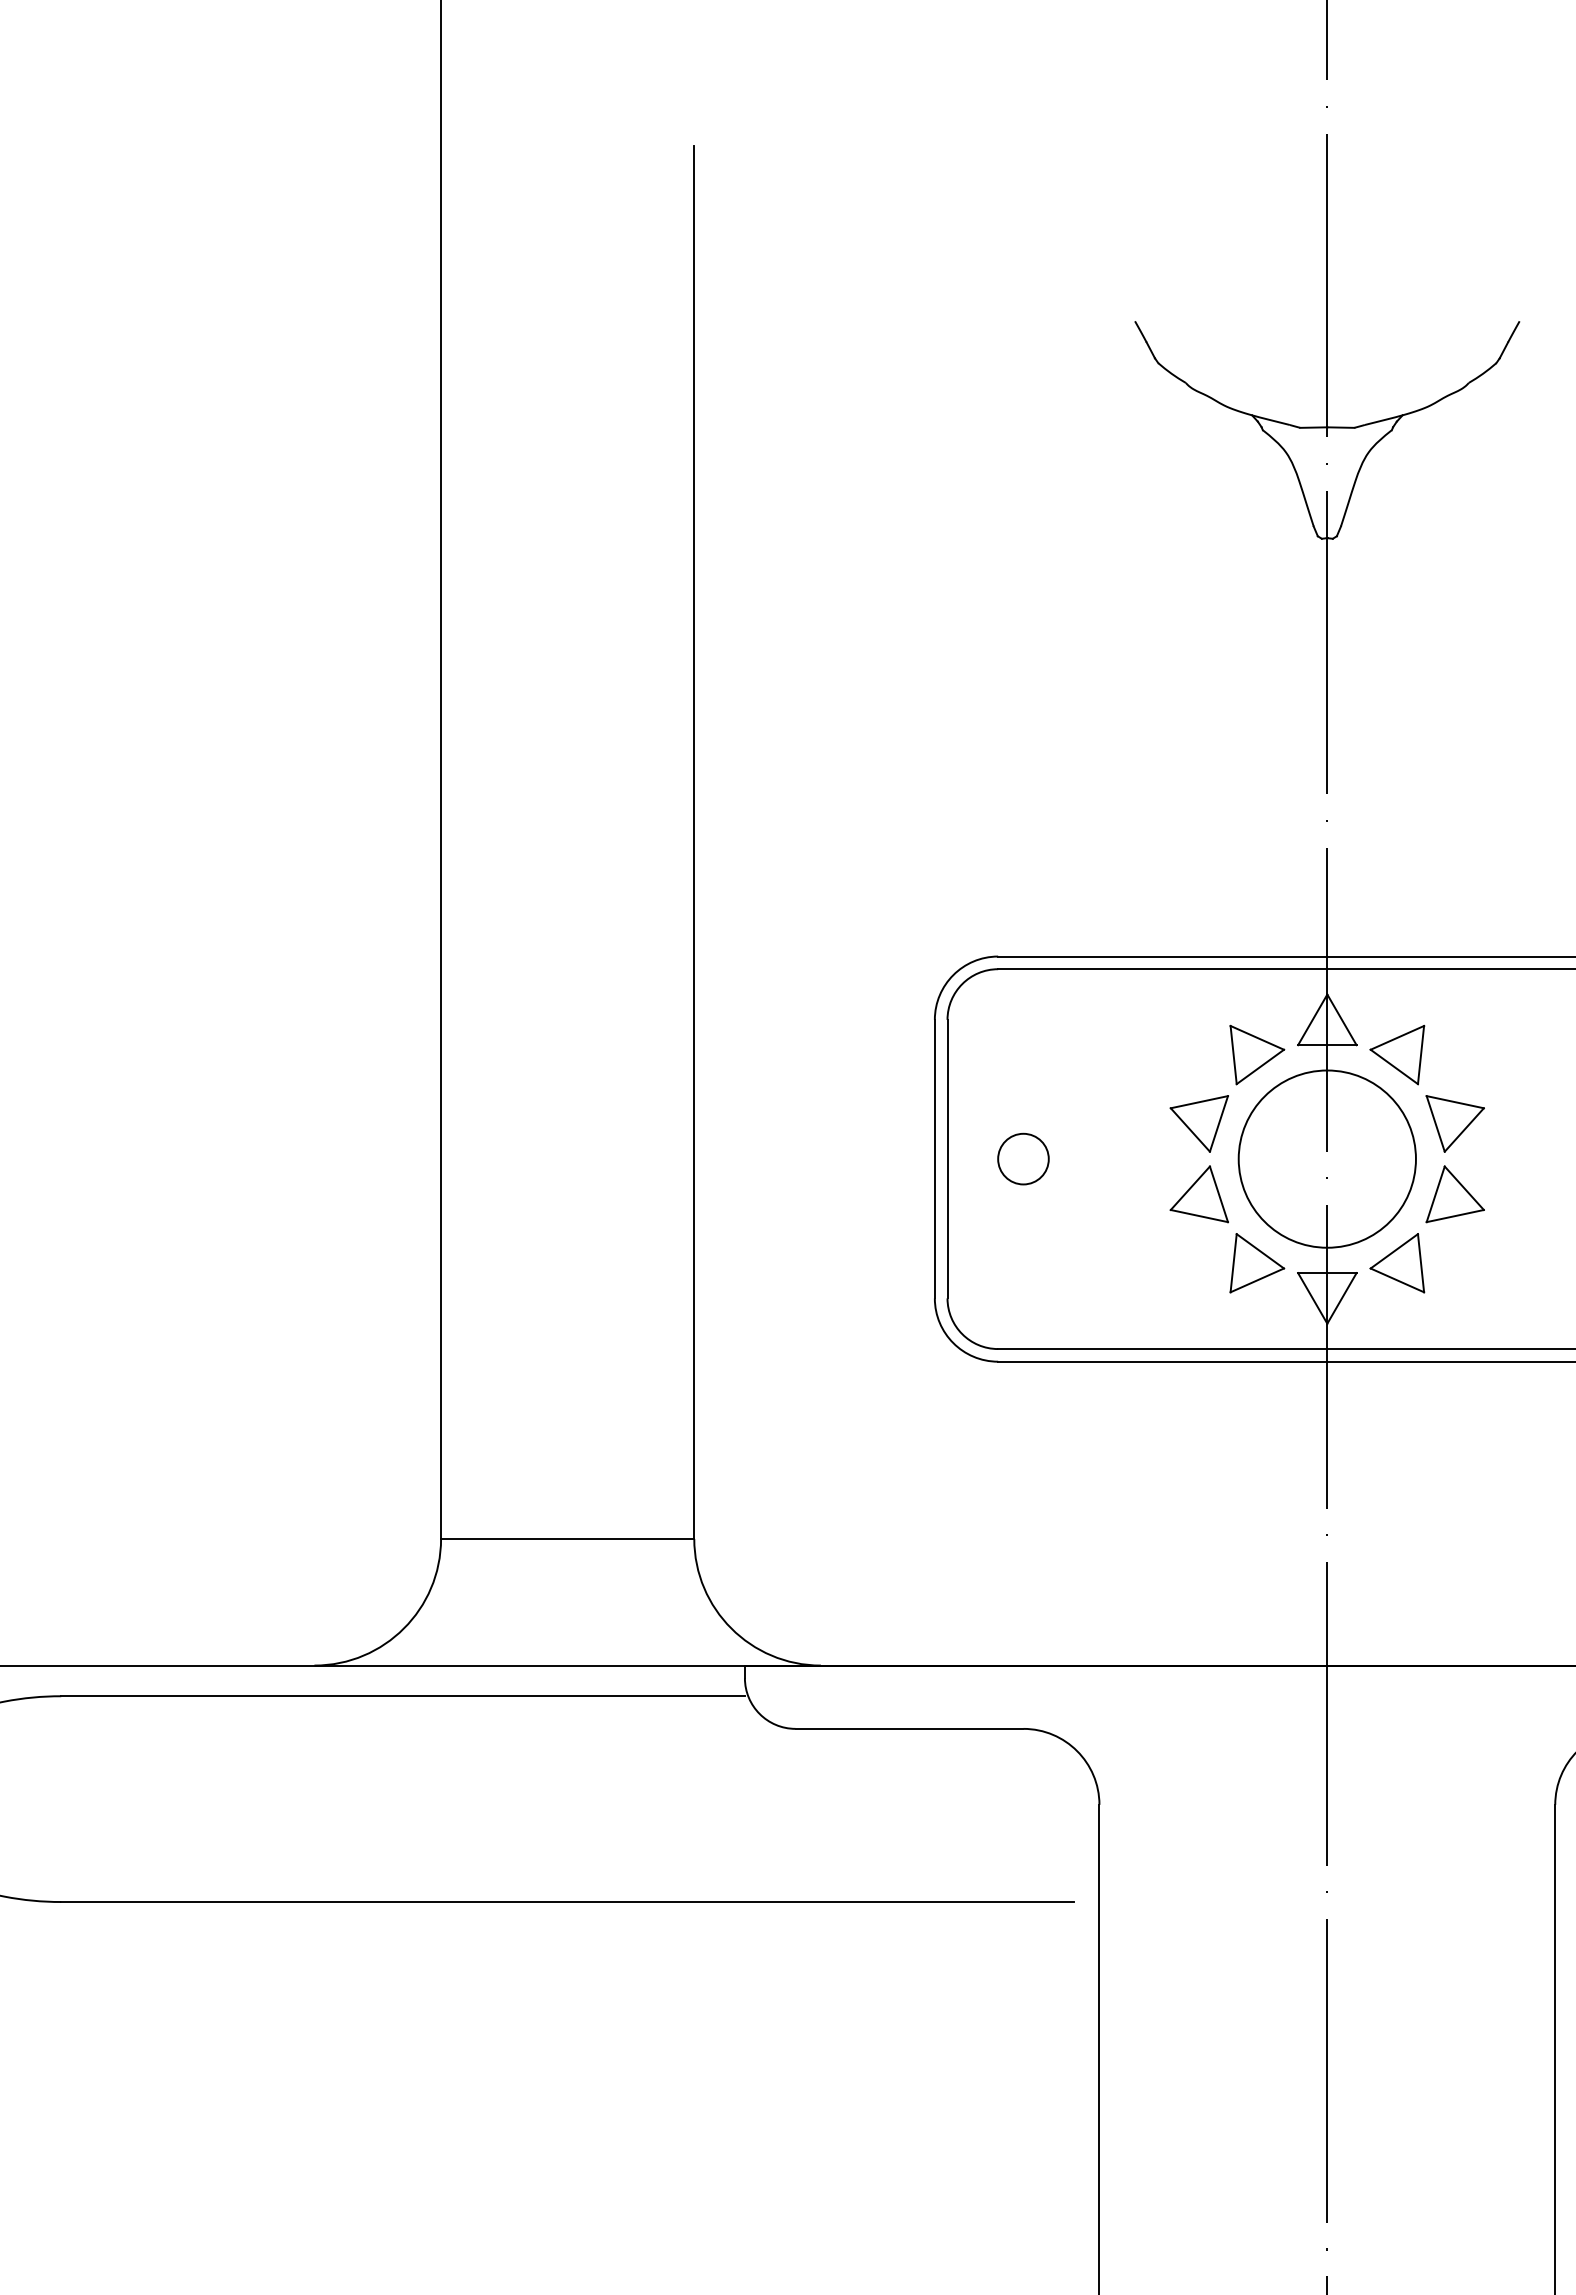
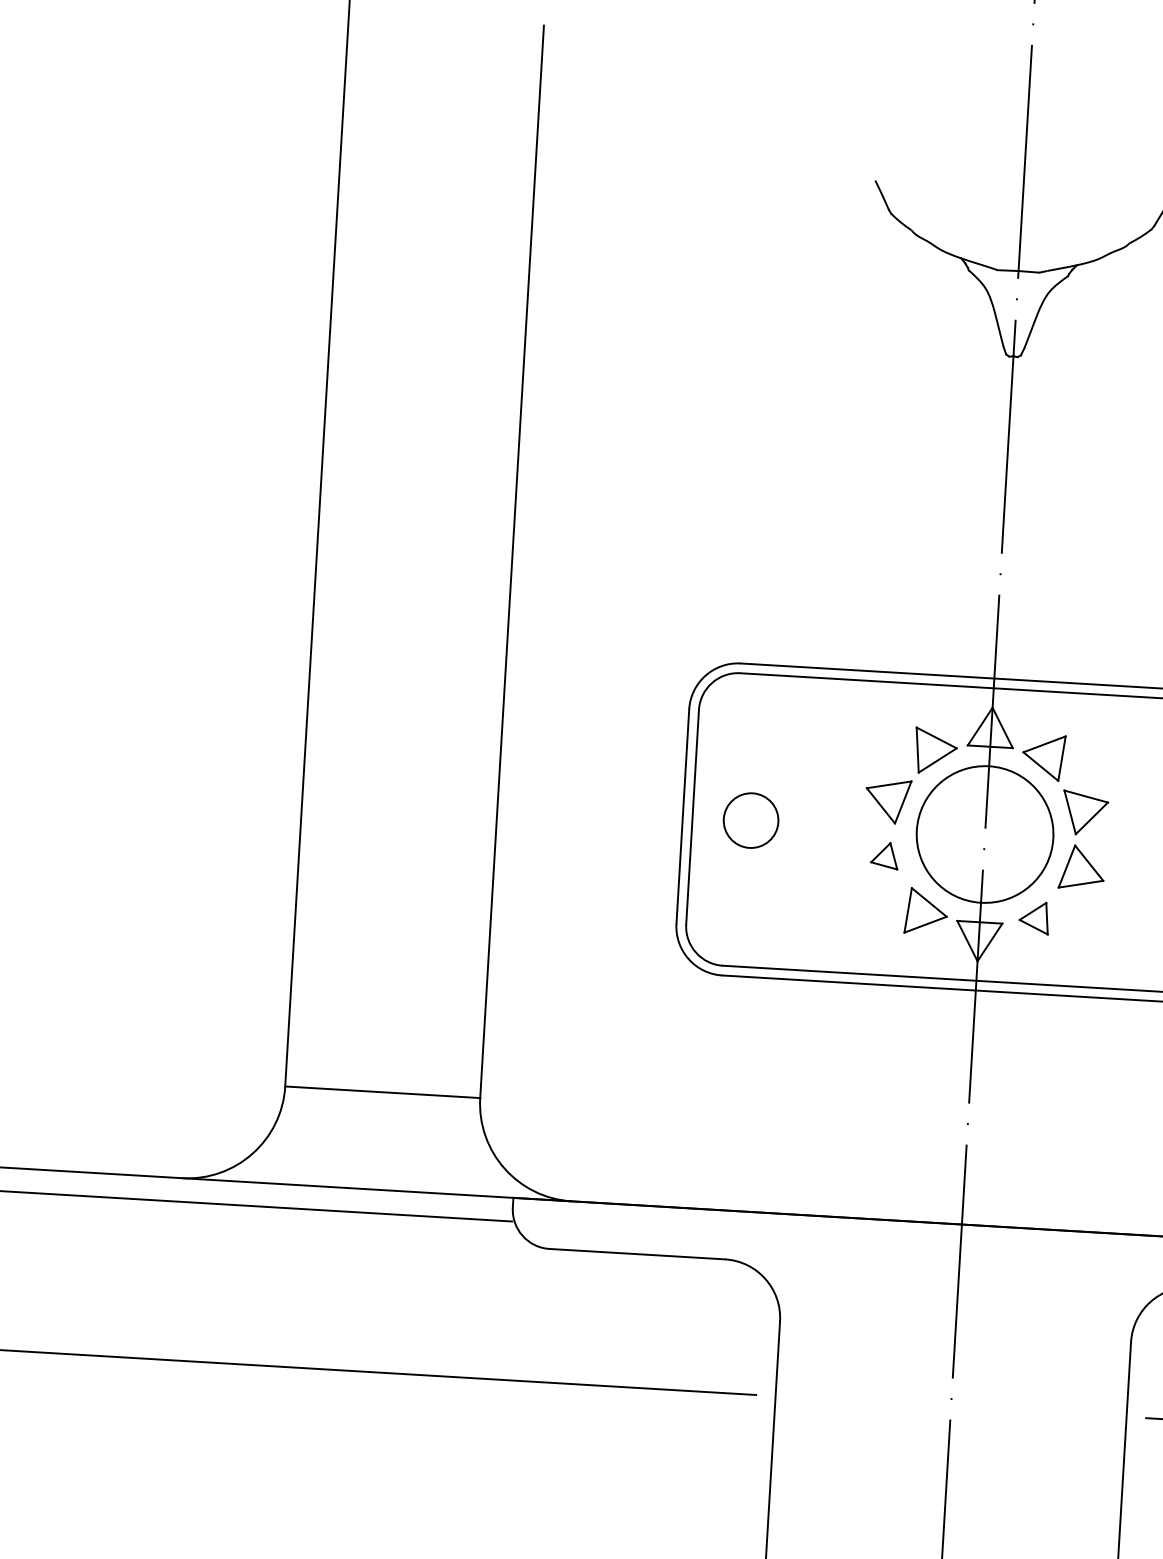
circle: (1023, 1158) -> (751, 820), size x1.4
part: (1198, 1194) -> (884, 855), size x0.6
part: (1397, 1263) -> (1034, 918), size x0.7

